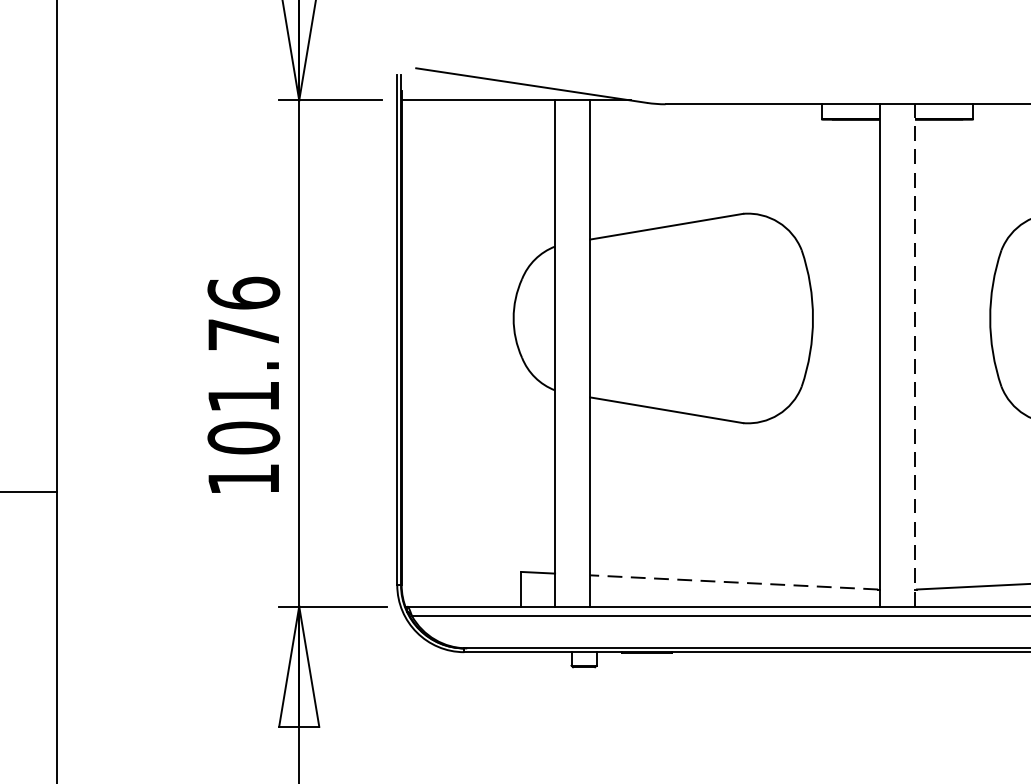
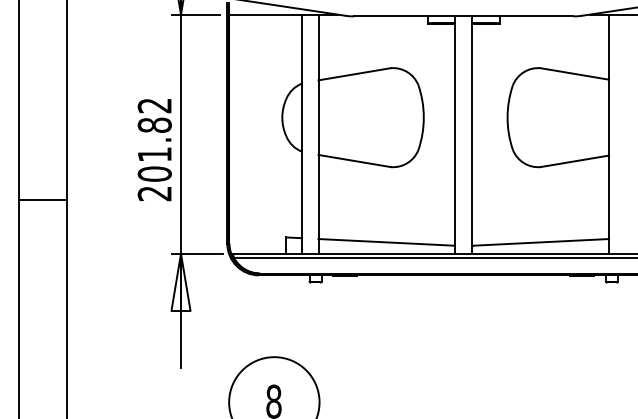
line: (915, 356) -> (472, 135), dashed -> solid
text: (243, 385) -> (154, 149), 101.76 -> 201.82
line: (734, 582) -> (386, 242), dashed -> solid

